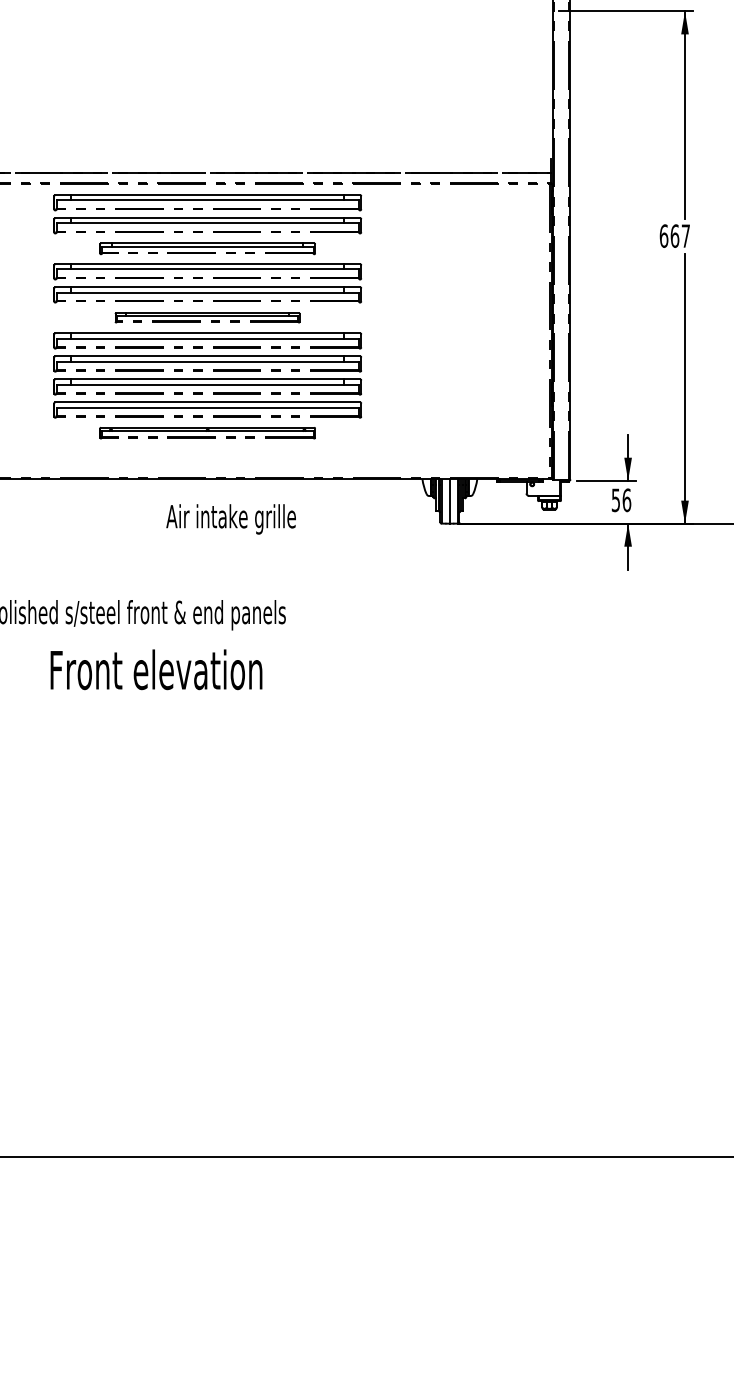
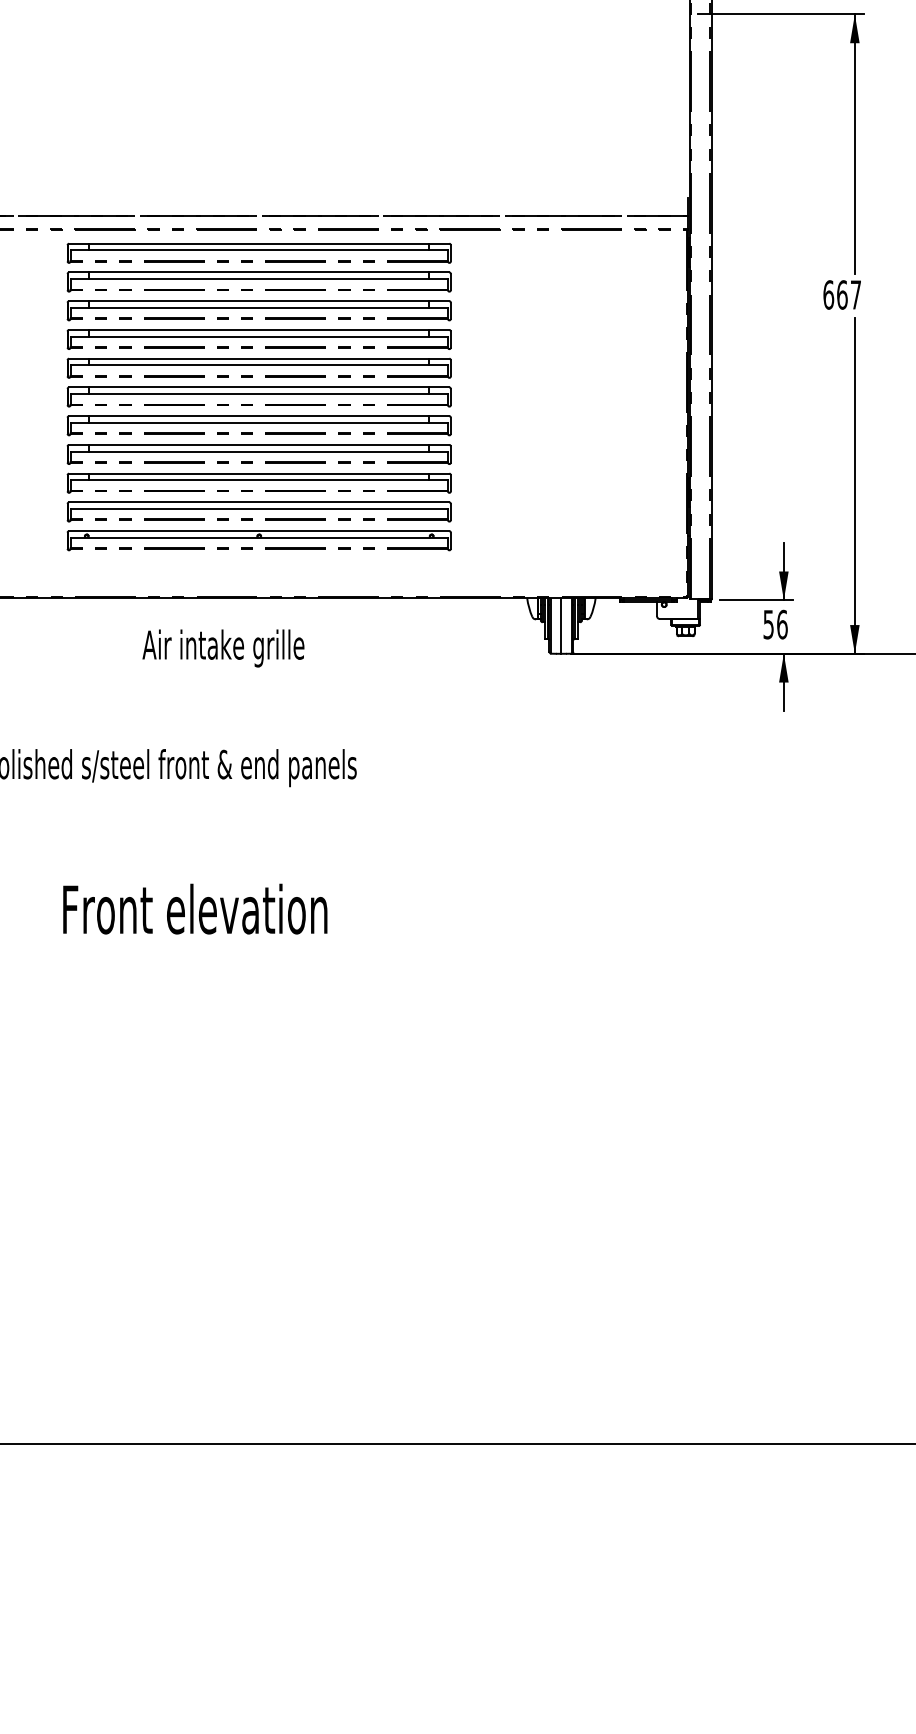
part: (207, 248) -> (258, 310), size x1.43
part: (207, 317) -> (258, 396), size x1.67
part: (207, 432) -> (258, 540), size x1.43
text: (231, 519) -> (223, 648), moved
text: (156, 669) -> (195, 908), moved

